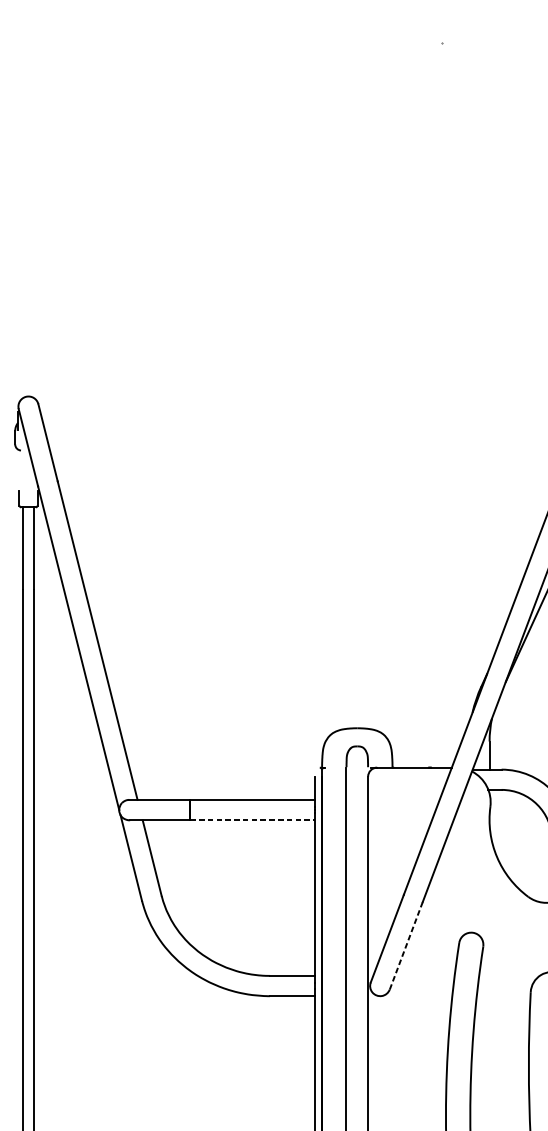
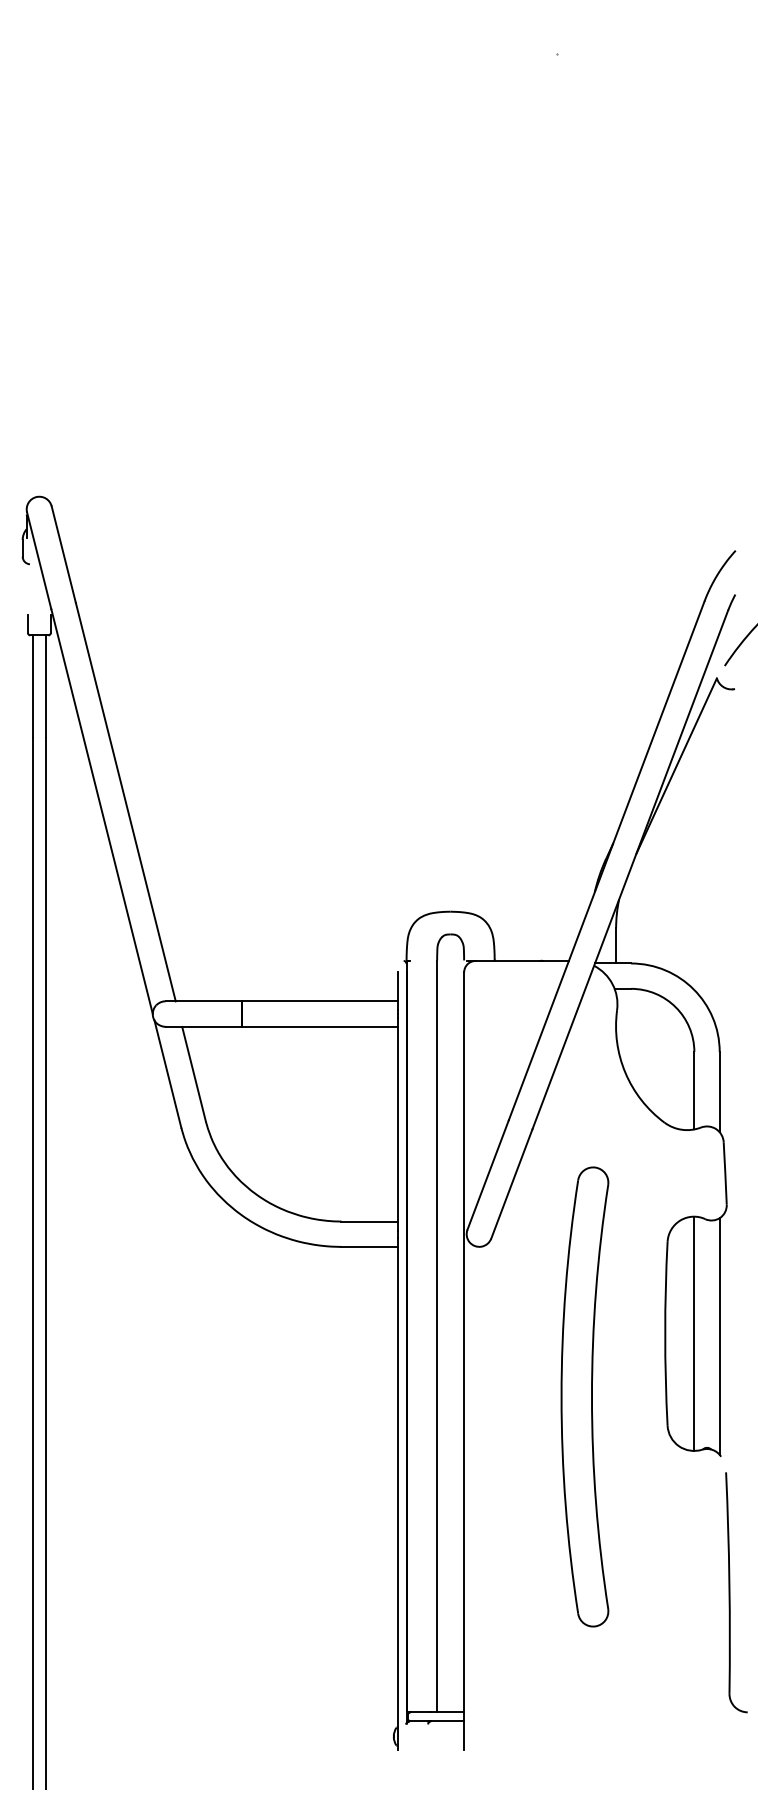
line: (253, 820) -> (320, 1026), dashed -> solid
line: (405, 945) -> (511, 1183), dashed -> solid

